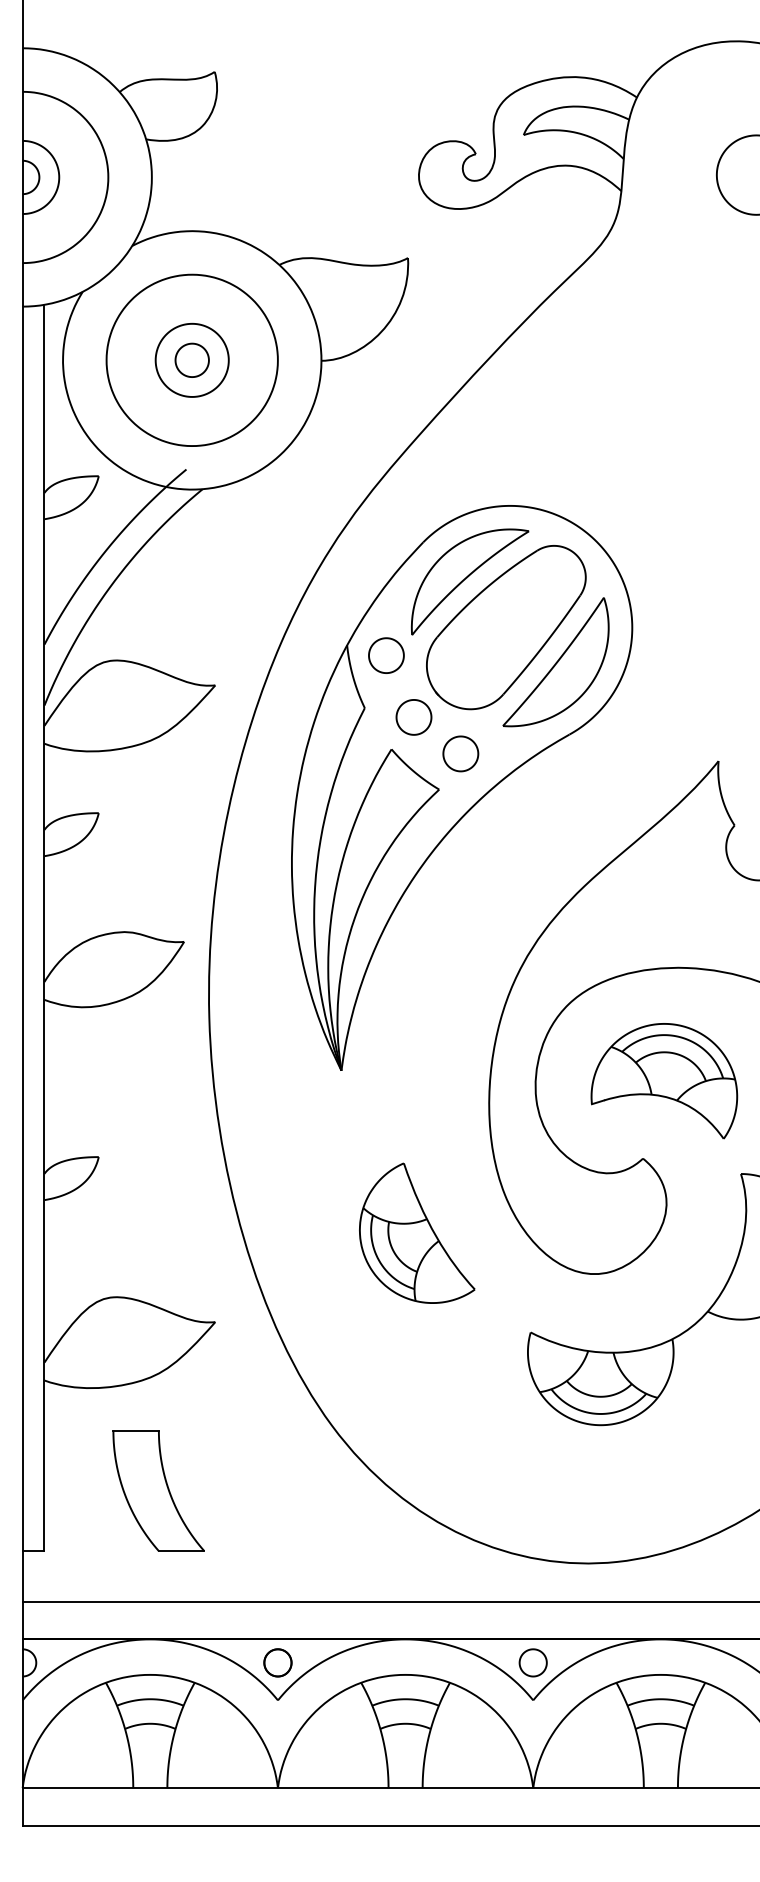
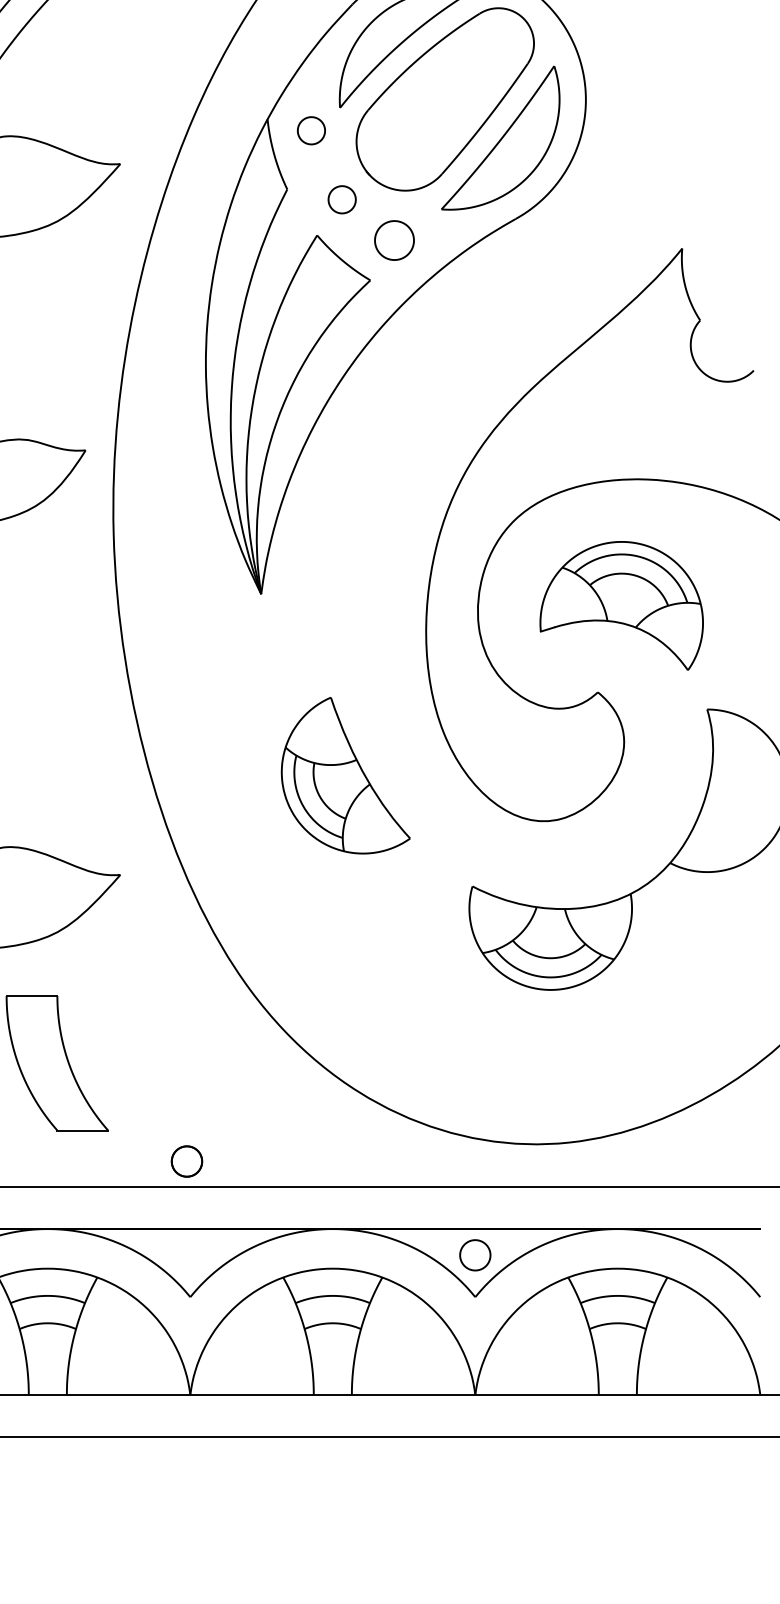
part: (386, 655) -> (311, 130), size x0.7
part: (413, 717) -> (341, 199), size x0.7
part: (277, 1662) -> (186, 1161), moved

